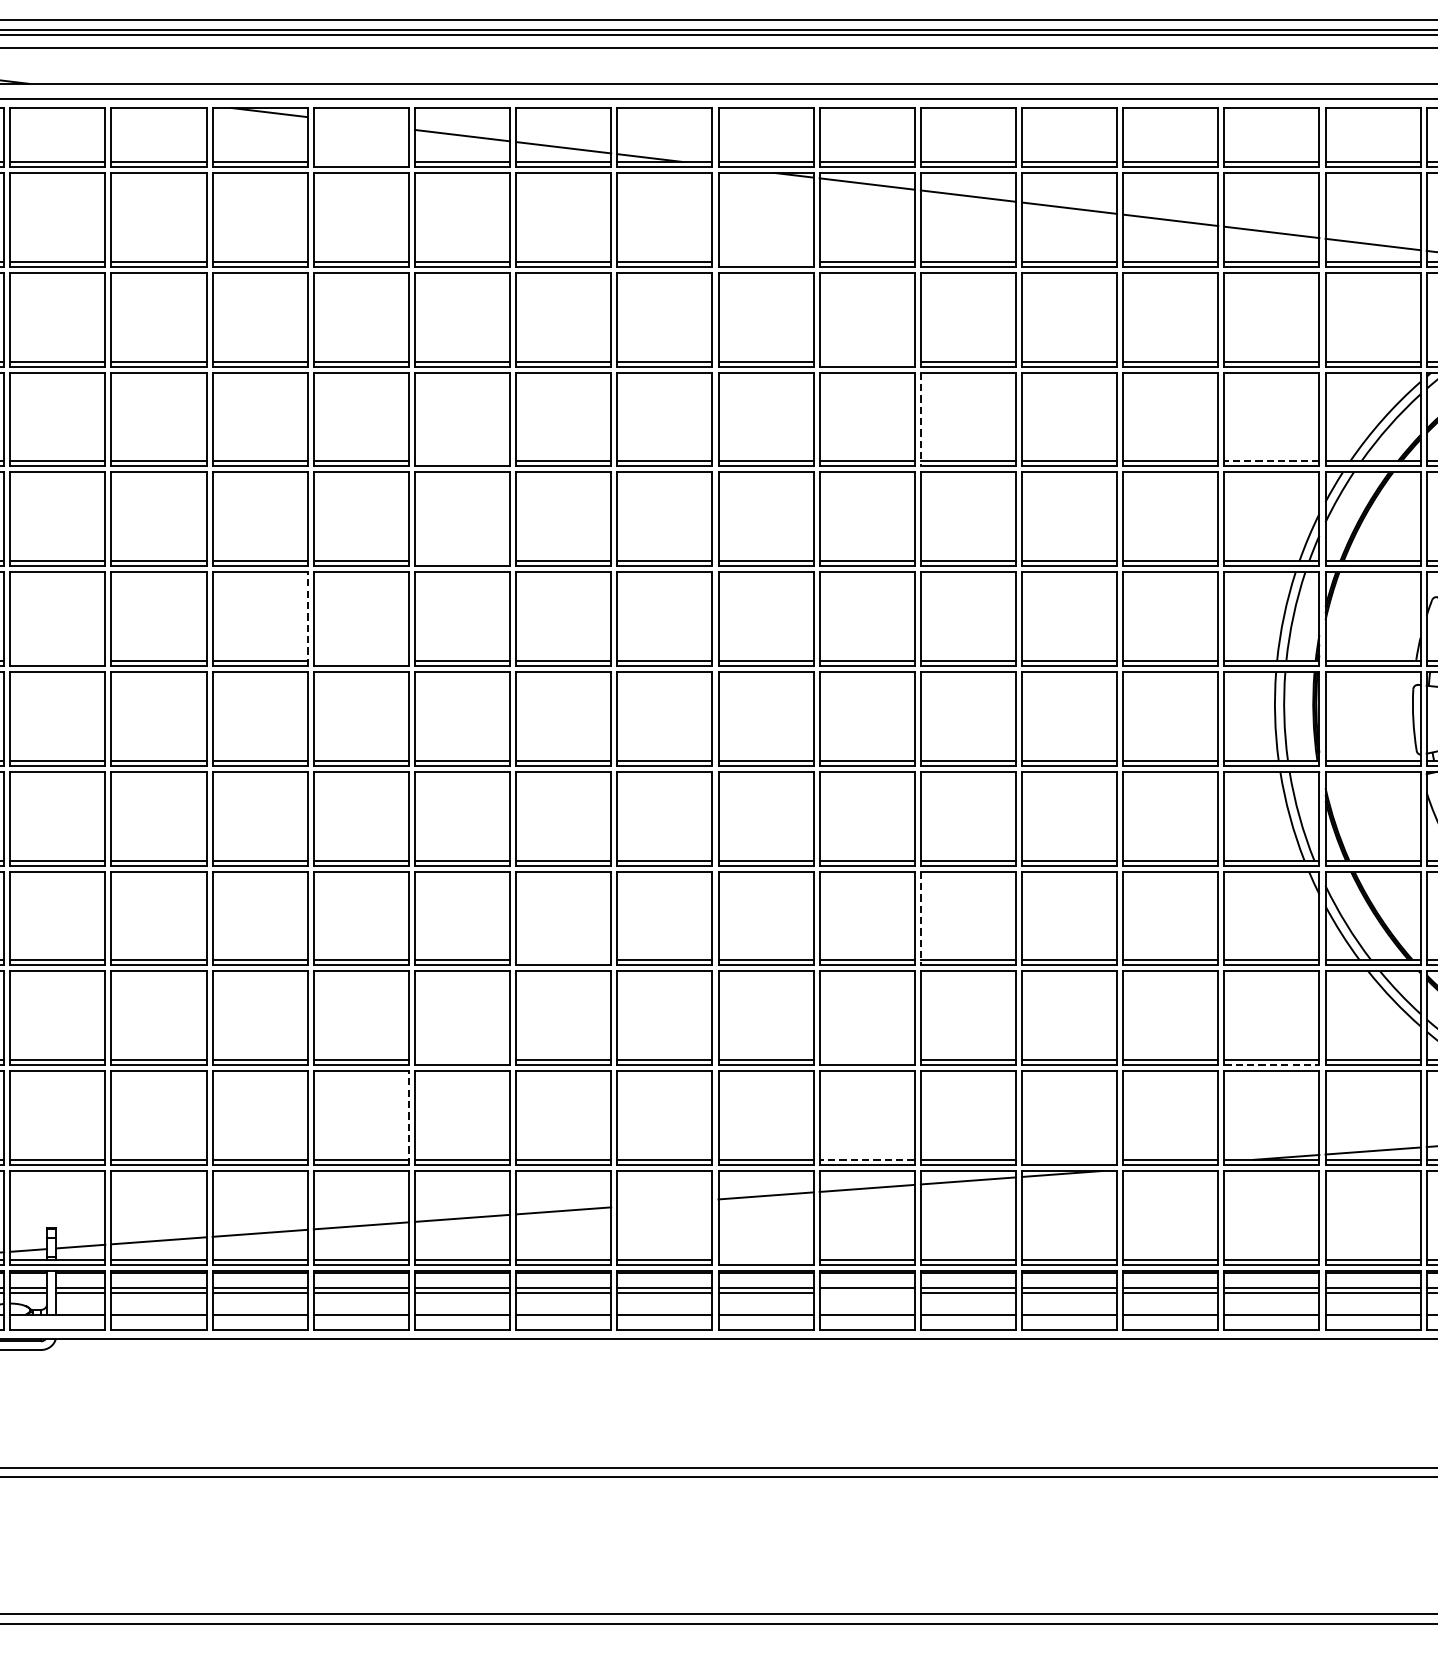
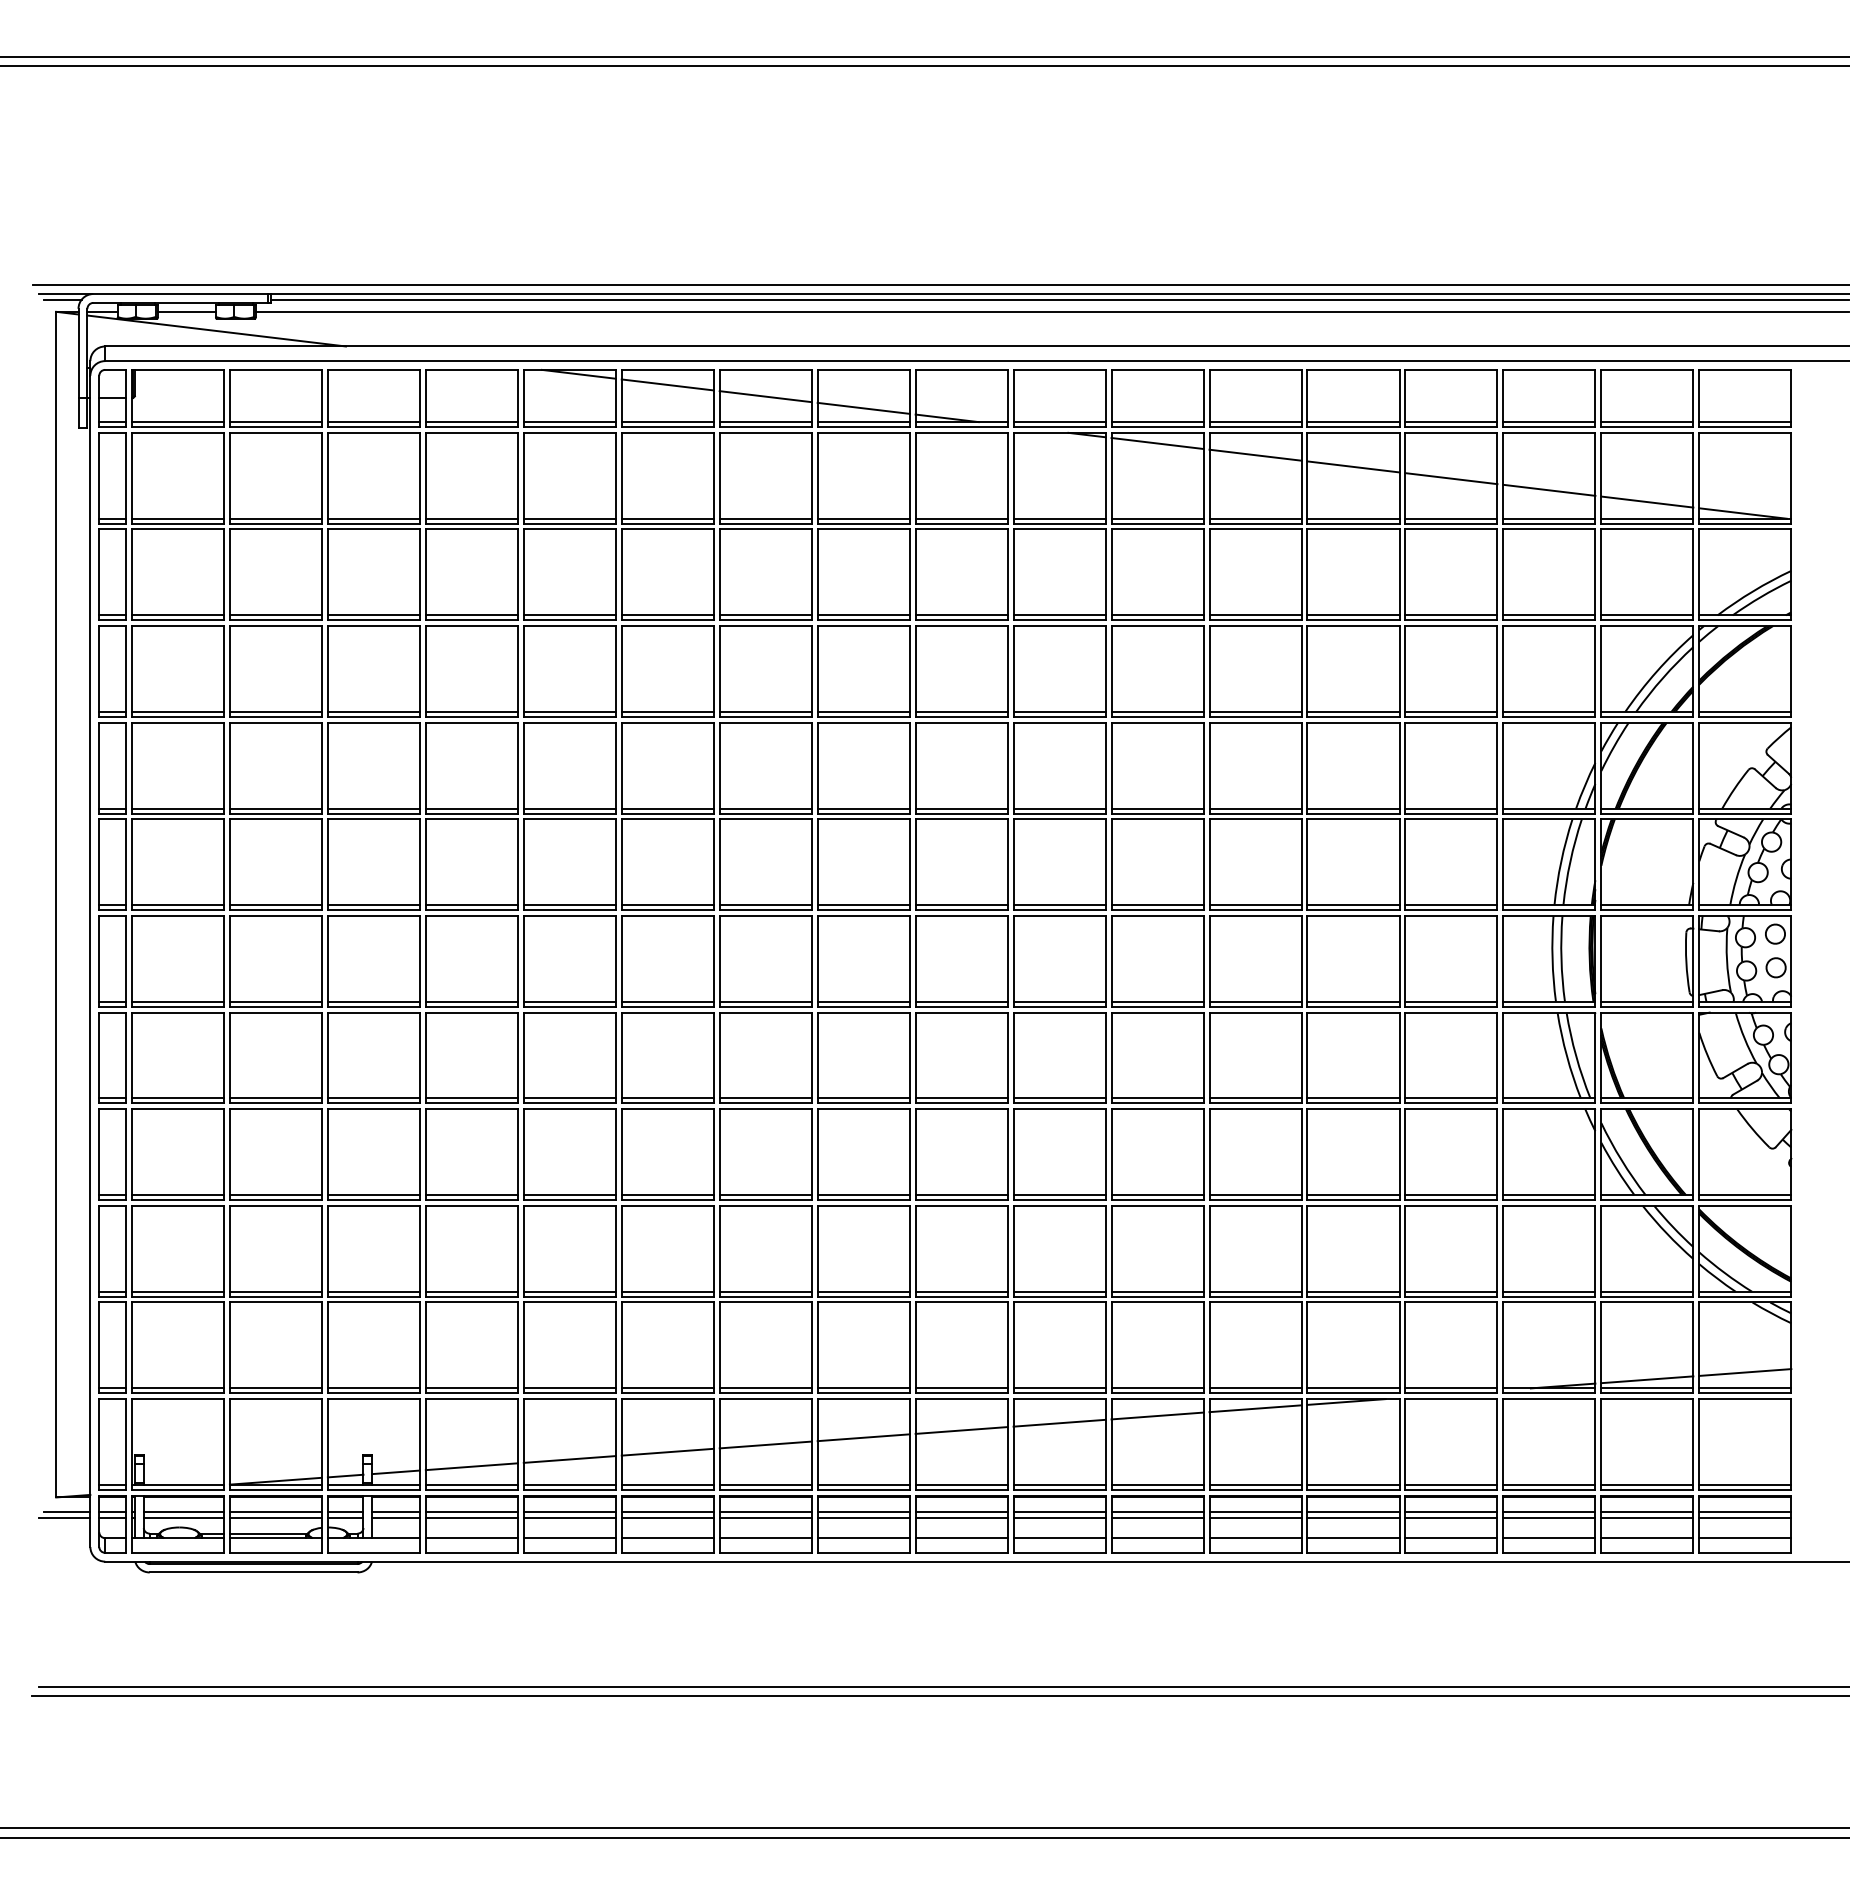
line: (361, 123) -> (667, 384), added
line: (361, 162) -> (667, 422), added
line: (765, 261) -> (1059, 518), added
line: (867, 361) -> (1157, 615), added
line: (920, 420) -> (1209, 672), dashed -> solid
line: (462, 460) -> (765, 711), added
line: (1270, 460) -> (1548, 711), dashed -> solid
line: (462, 560) -> (765, 808), added
line: (307, 618) -> (615, 864), dashed -> solid
line: (57, 661) -> (373, 905), added
line: (361, 661) -> (667, 905), added
line: (920, 919) -> (1209, 1155), dashed -> solid
line: (563, 960) -> (863, 1195), added
line: (462, 1059) -> (765, 1291), added
line: (867, 1059) -> (1157, 1291), added
line: (1271, 1065) -> (1549, 1296), dashed -> solid
line: (408, 1117) -> (713, 1347), dashed -> solid
line: (867, 1160) -> (1157, 1388), dashed -> solid
line: (1069, 1160) -> (1353, 1388), added
line: (664, 1203) -> (961, 1430), added
line: (765, 1260) -> (1059, 1485), added
line: (867, 1293) -> (1157, 1517), added

